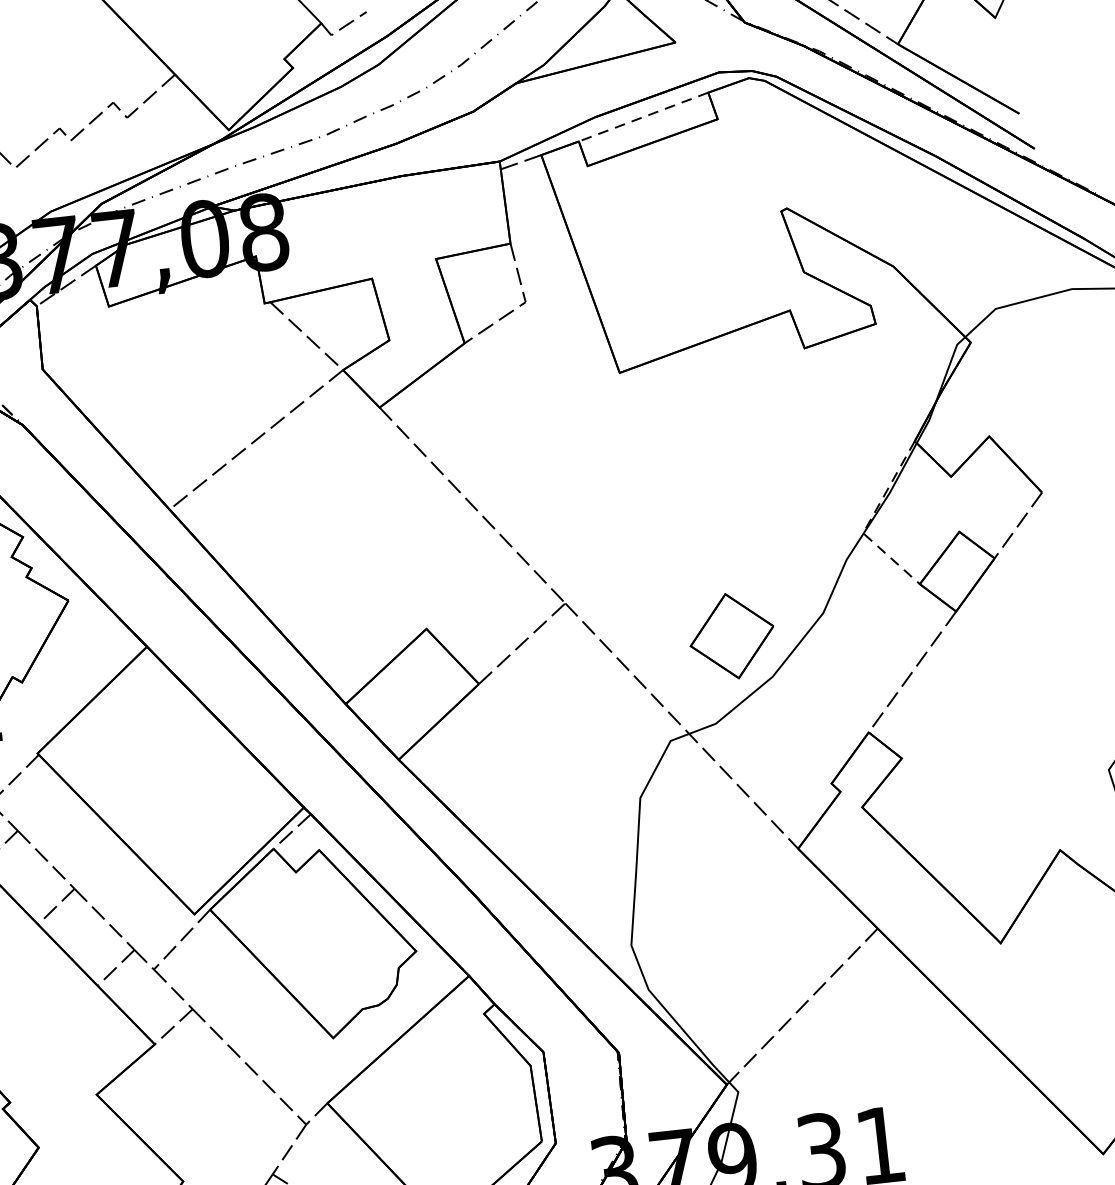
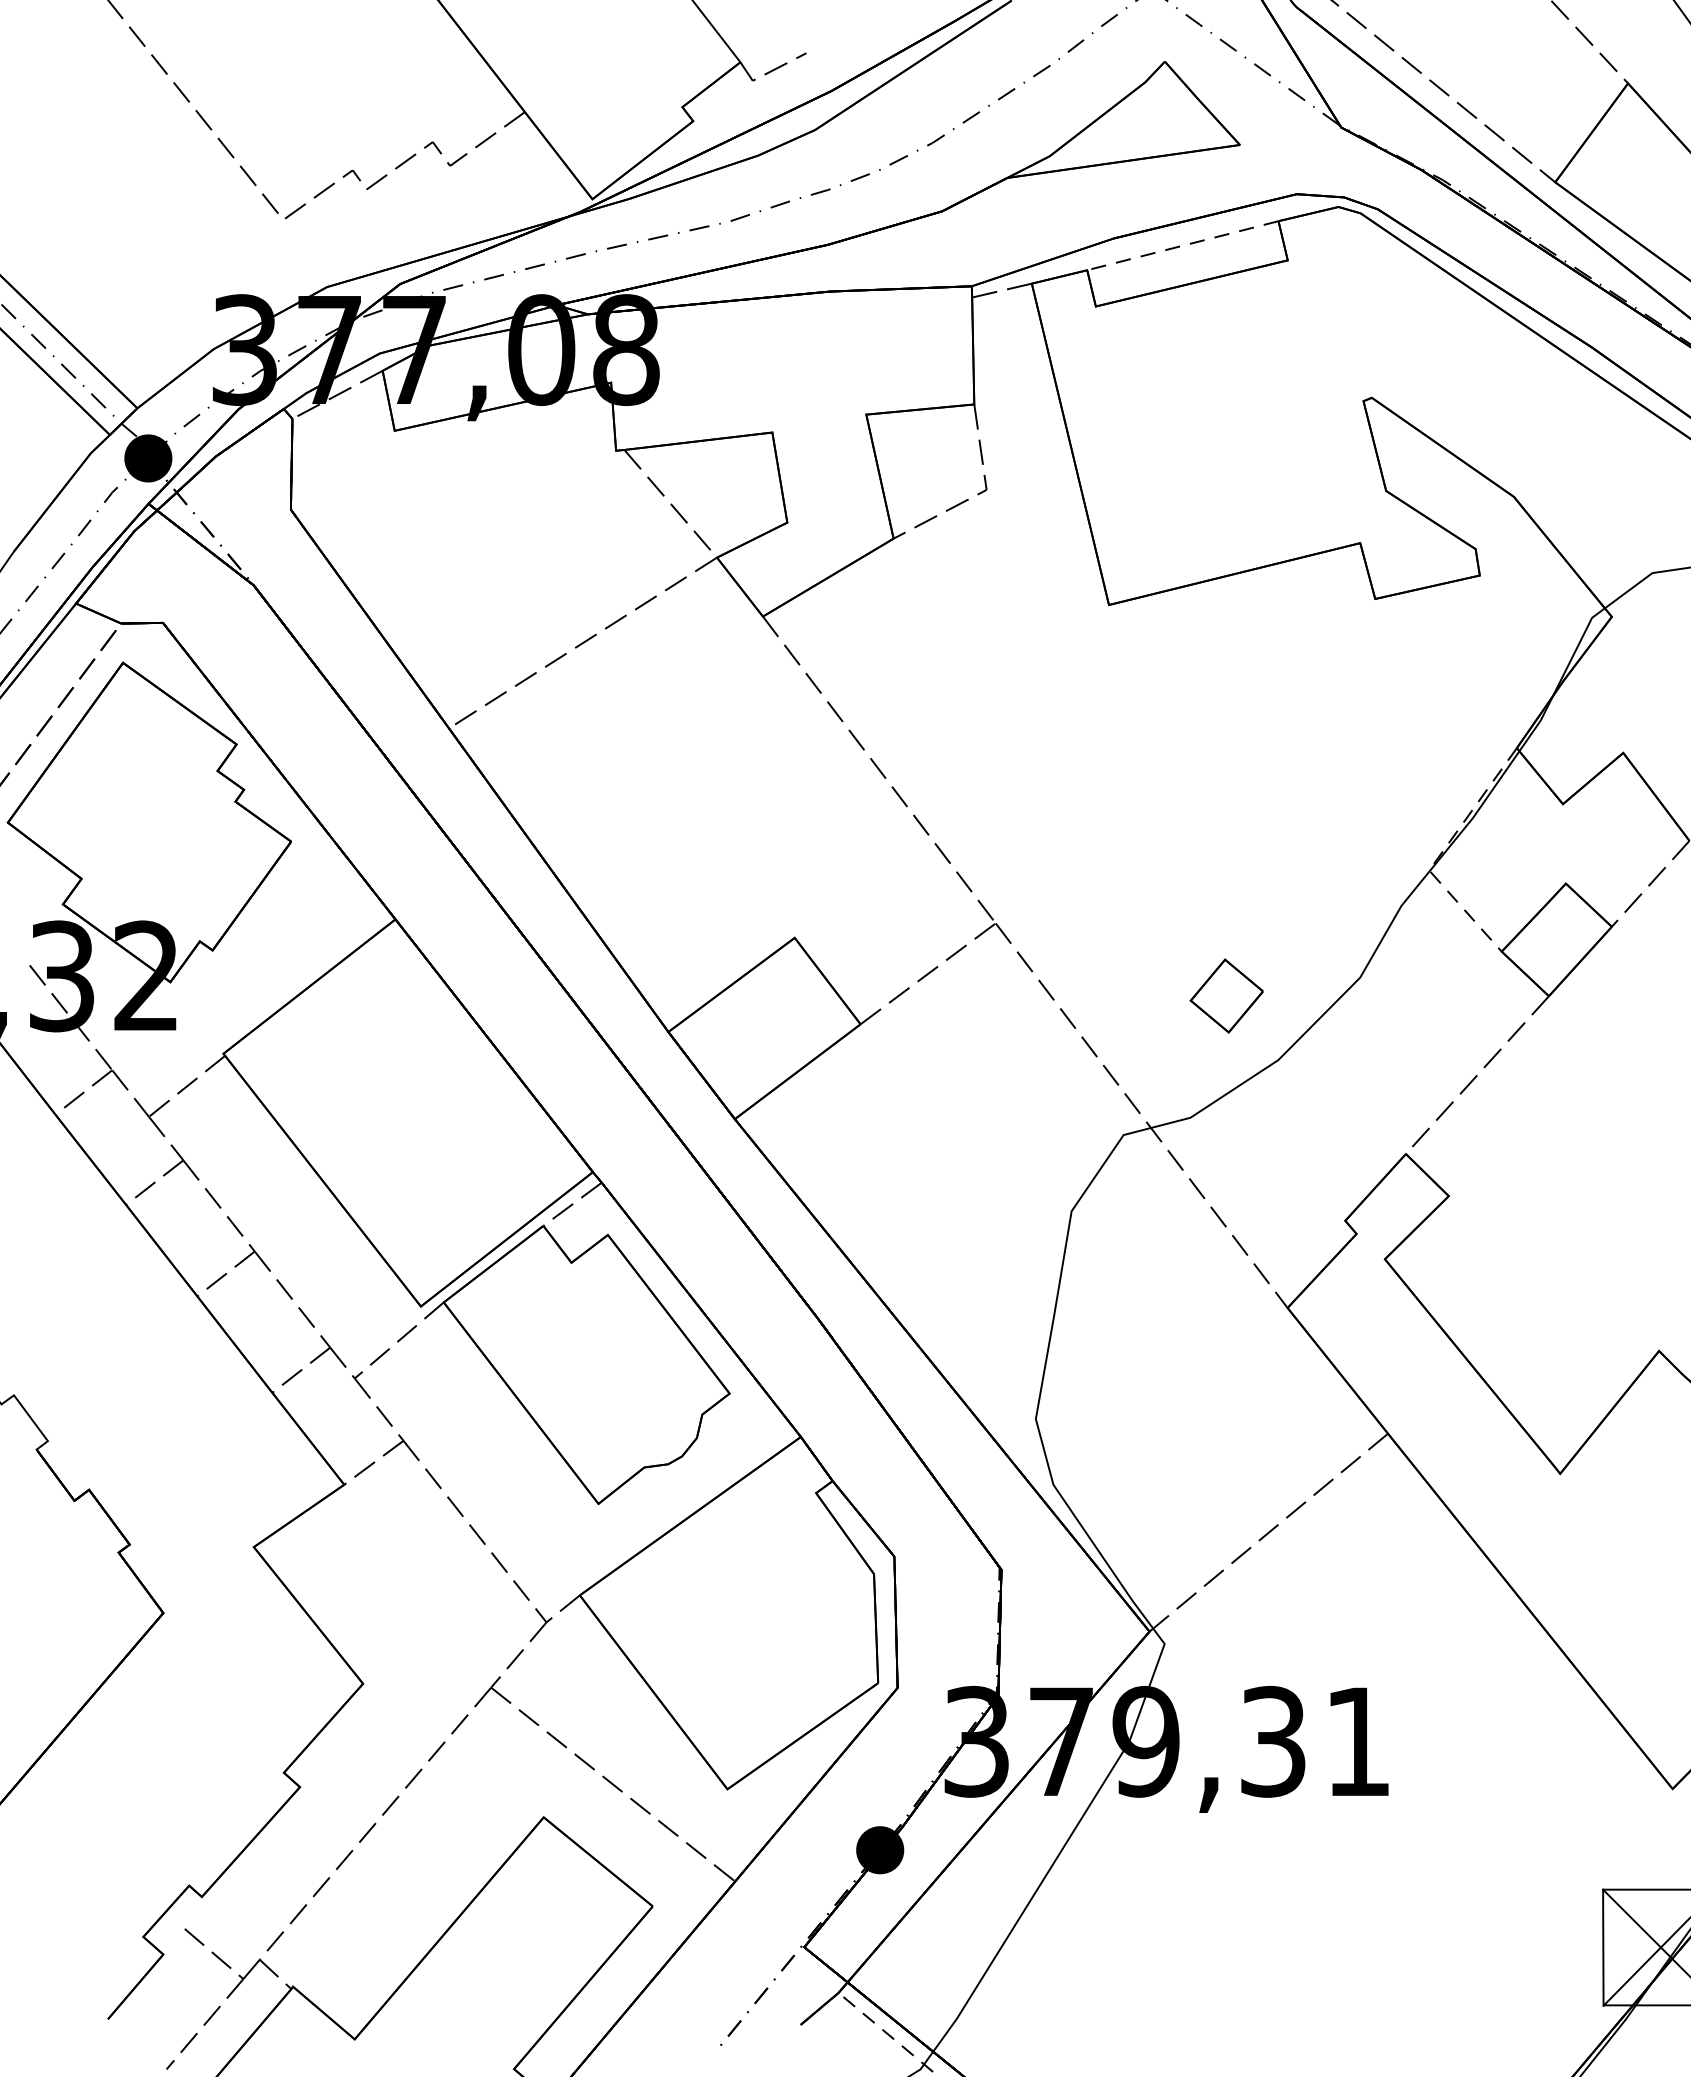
part: (731, 635) -> (1226, 995), size x0.6

